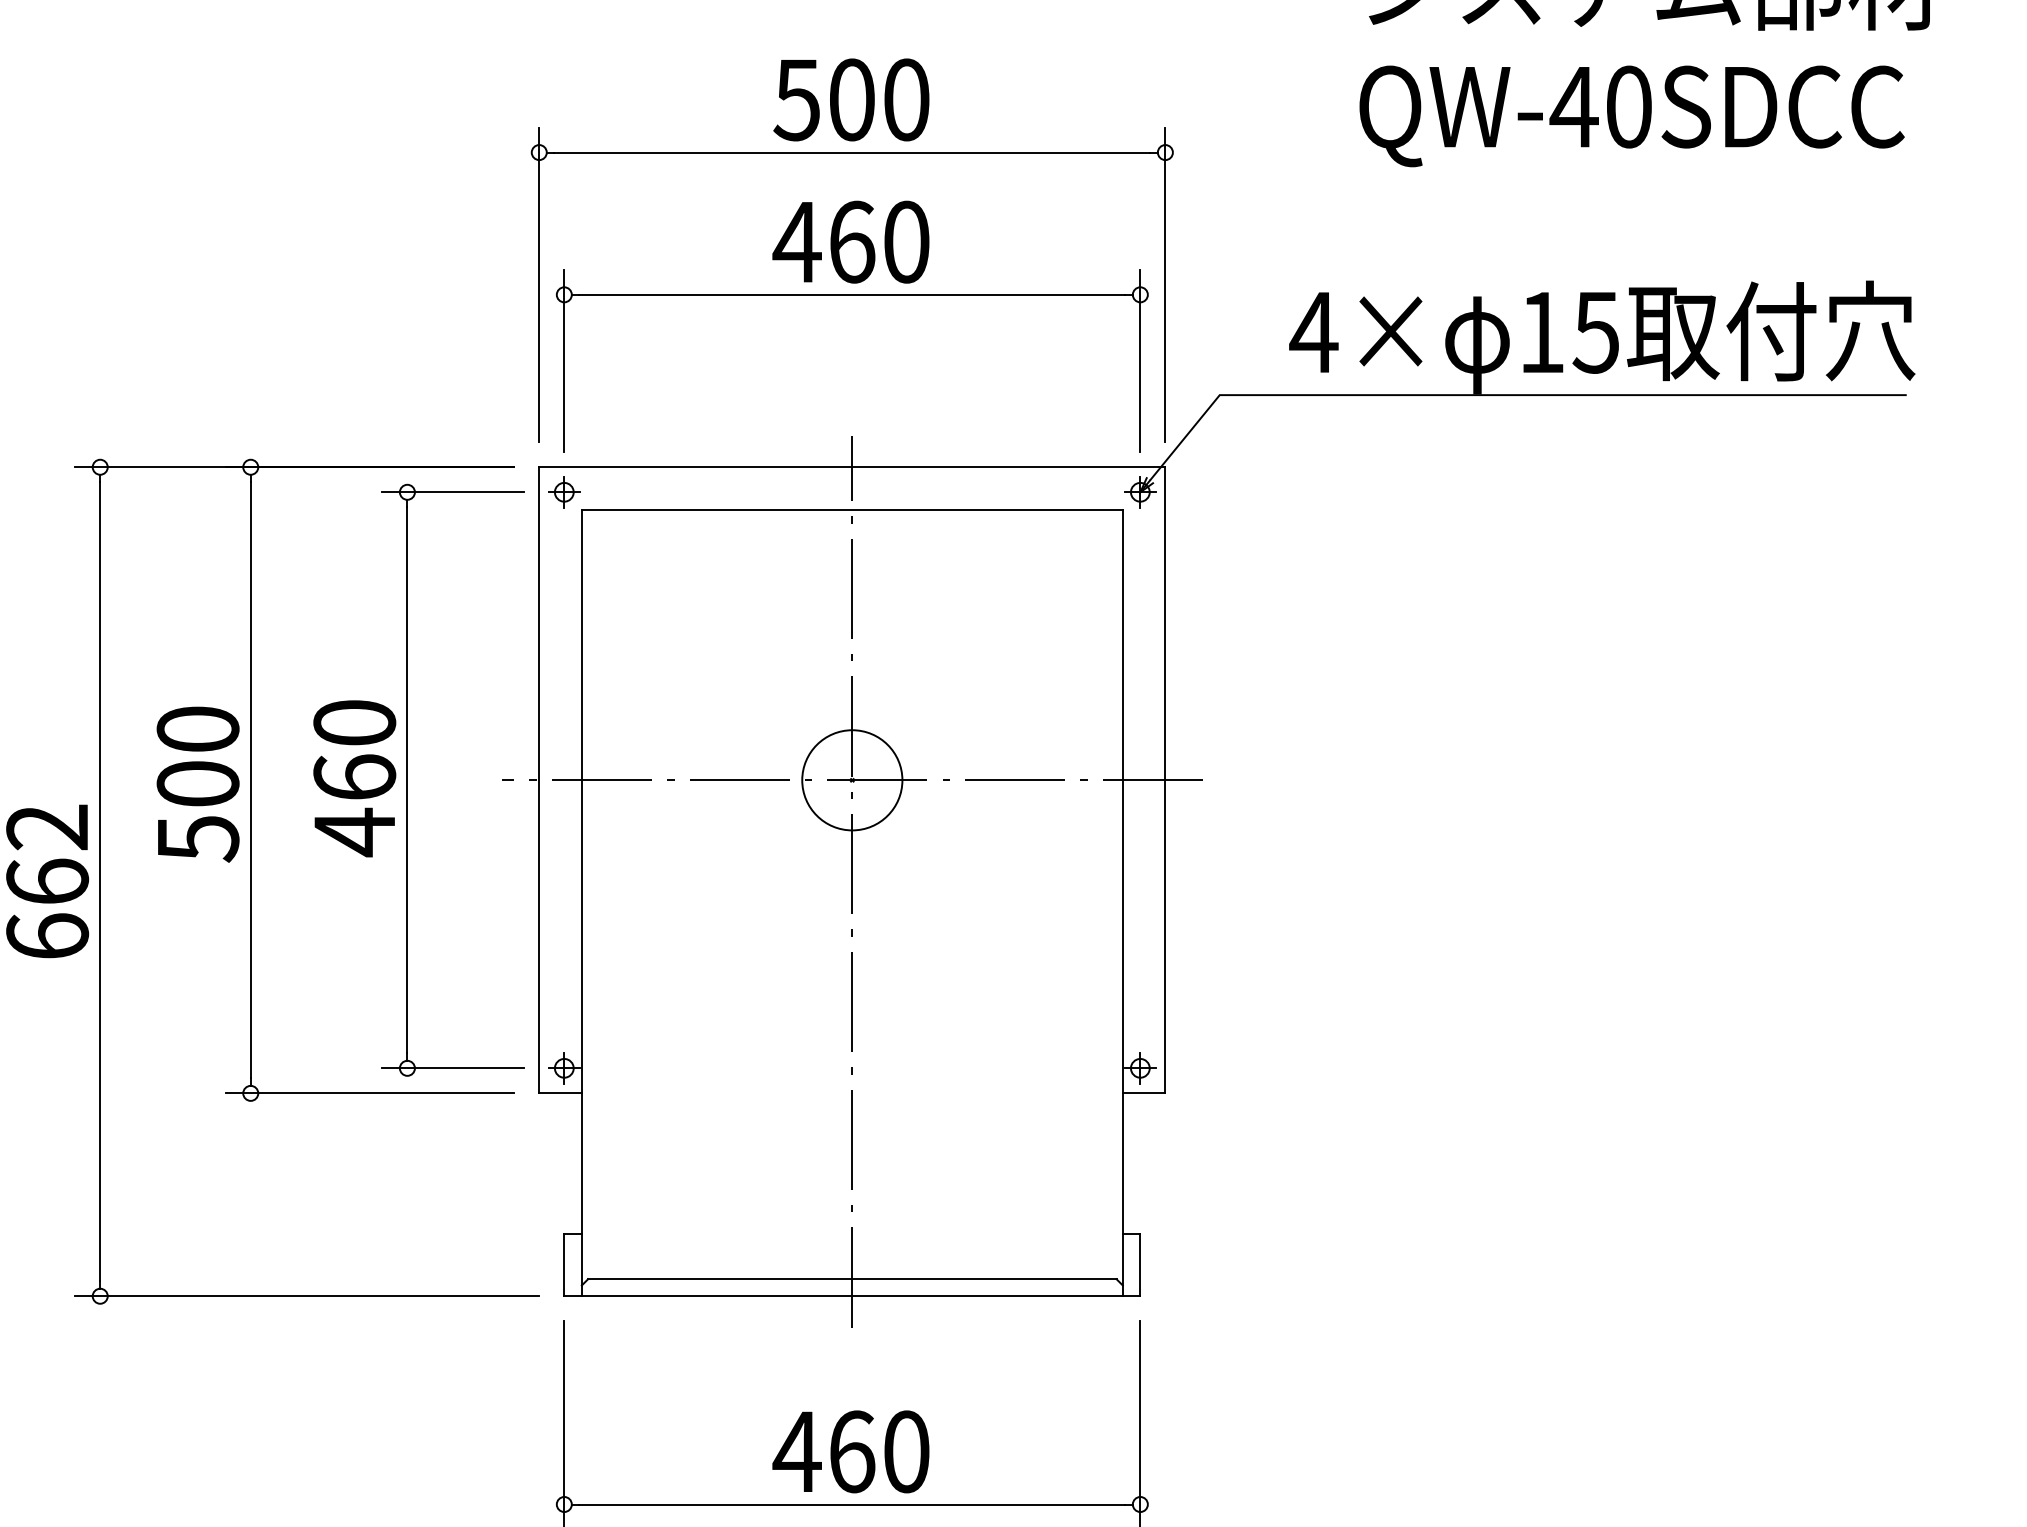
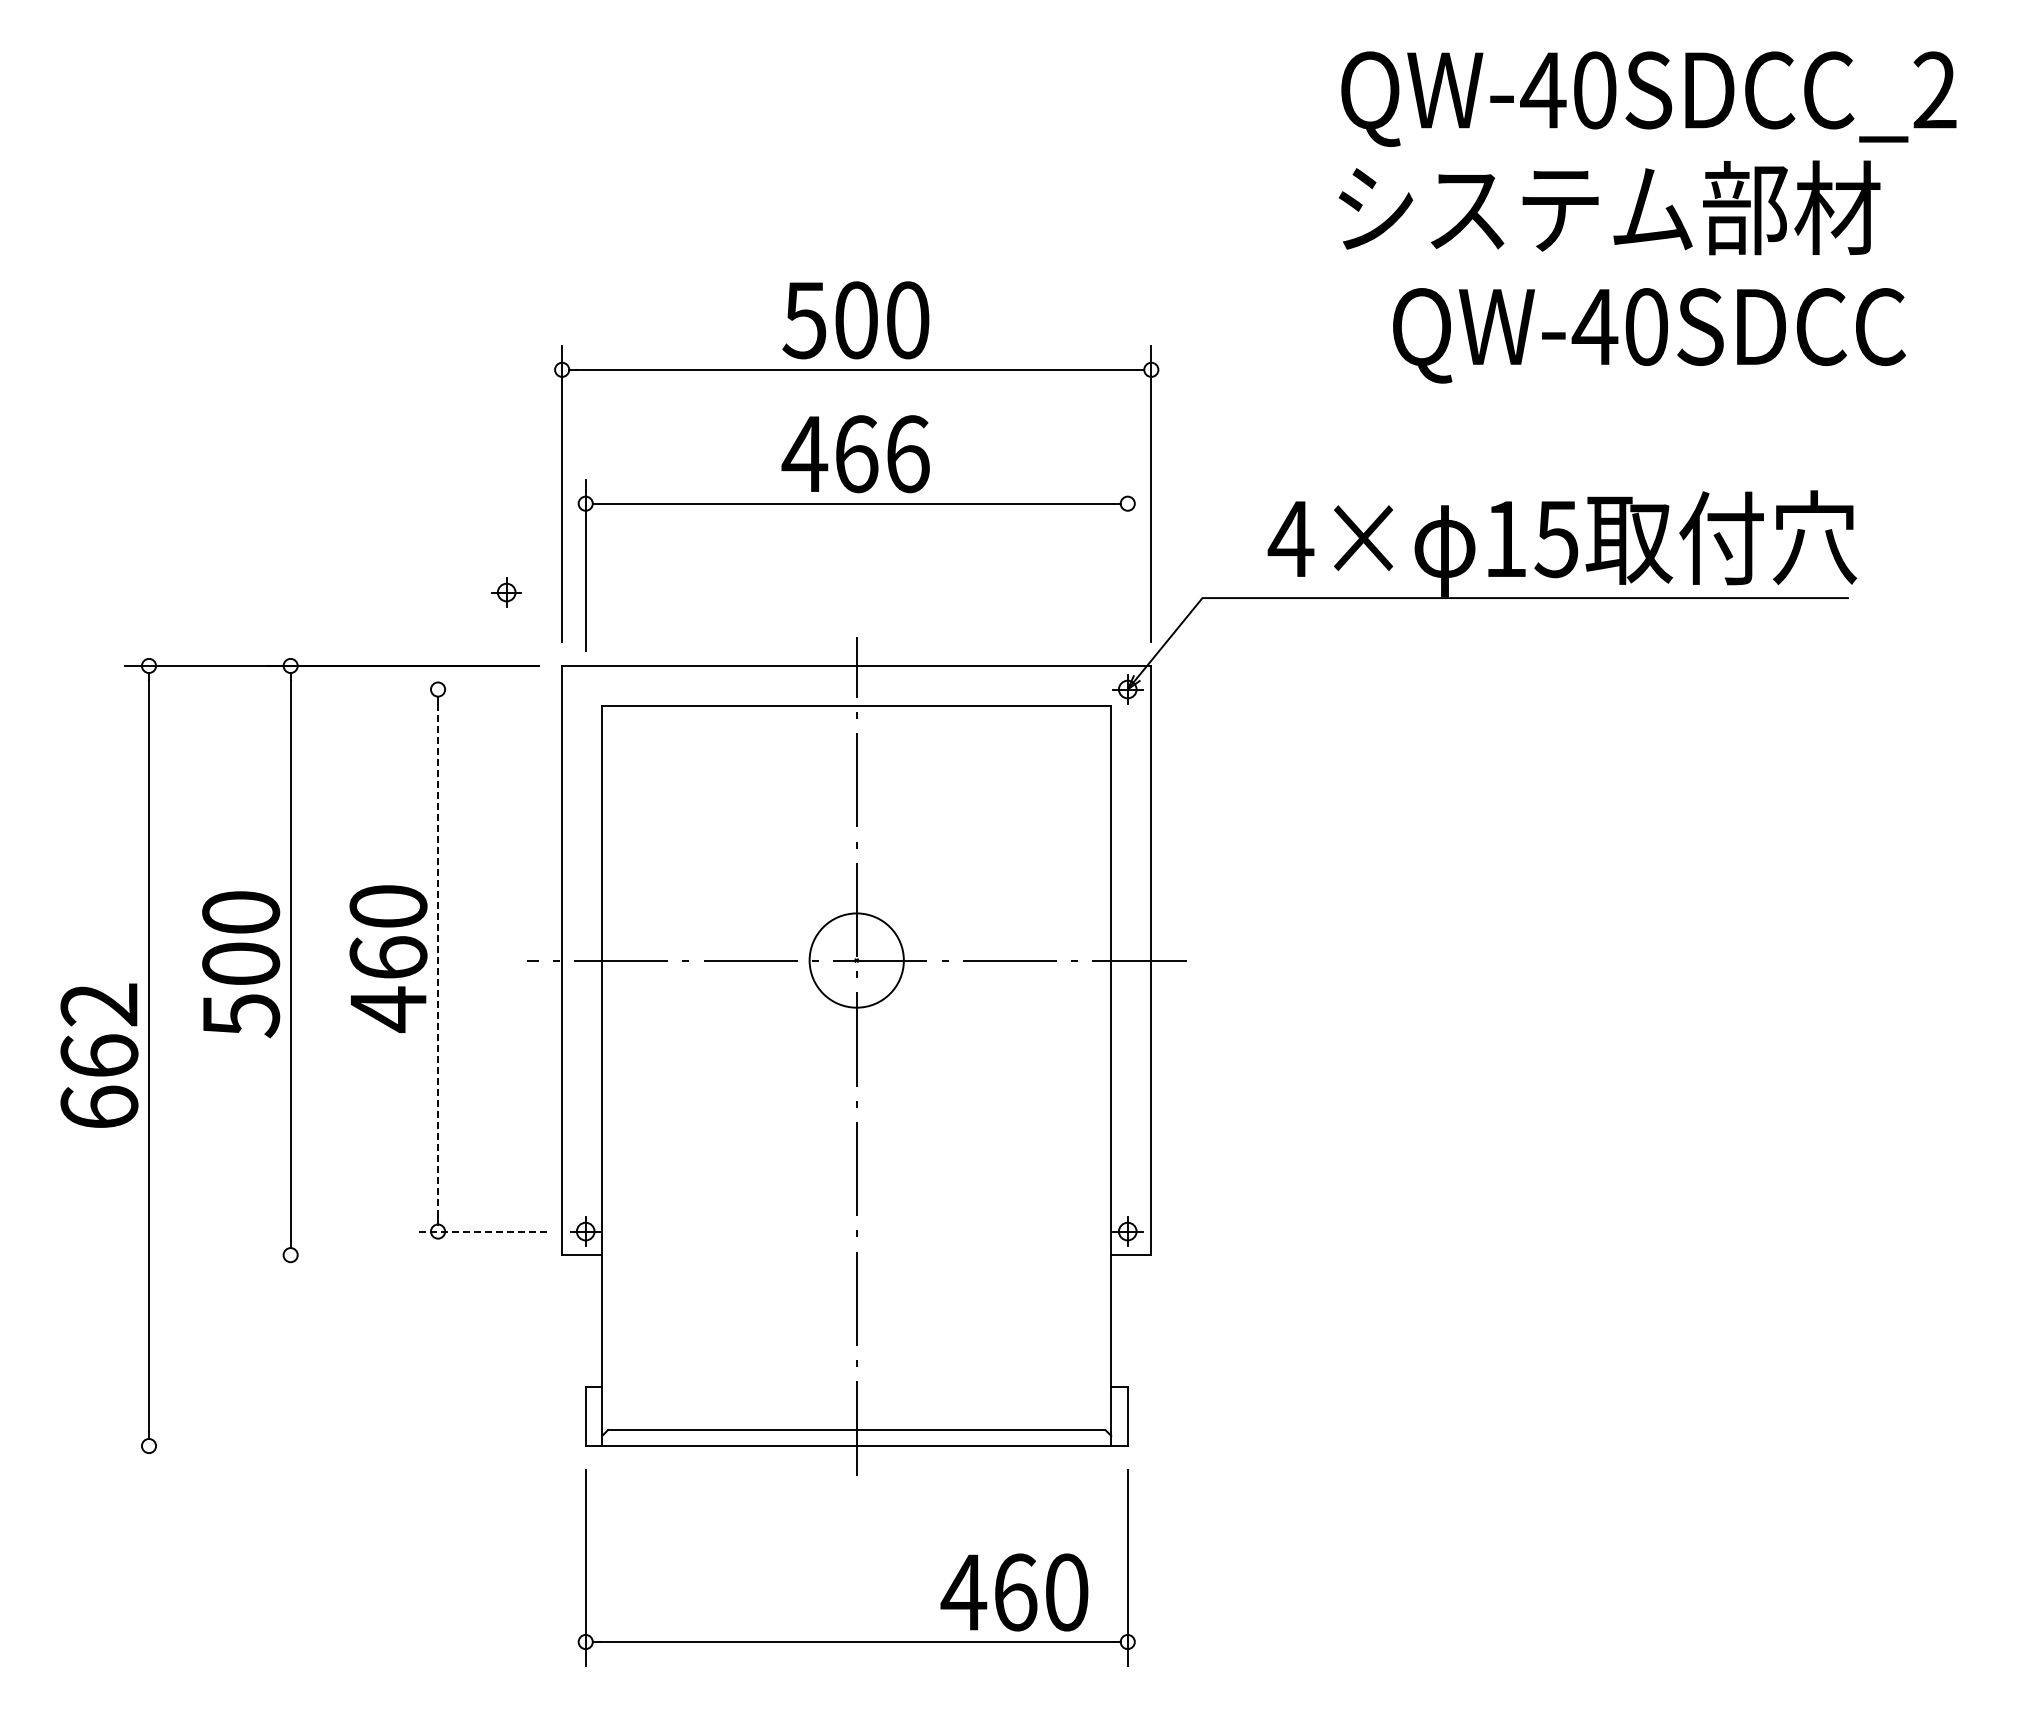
text: (1632, 116) -> (1649, 335), moved
text: (907, 242) -> (908, 454), 460 -> 466
line: (1140, 360) -> (1127, 565), removed
line: (452, 492) -> (480, 689), removed
part: (564, 492) -> (506, 592), moved
line: (407, 780) -> (438, 960), solid -> dashed
line: (452, 1068) -> (480, 1231), solid -> dashed
line: (369, 1093) -> (402, 1255), removed
line: (306, 1296) -> (343, 1446), removed
text: (851, 1451) -> (1014, 1592), moved

